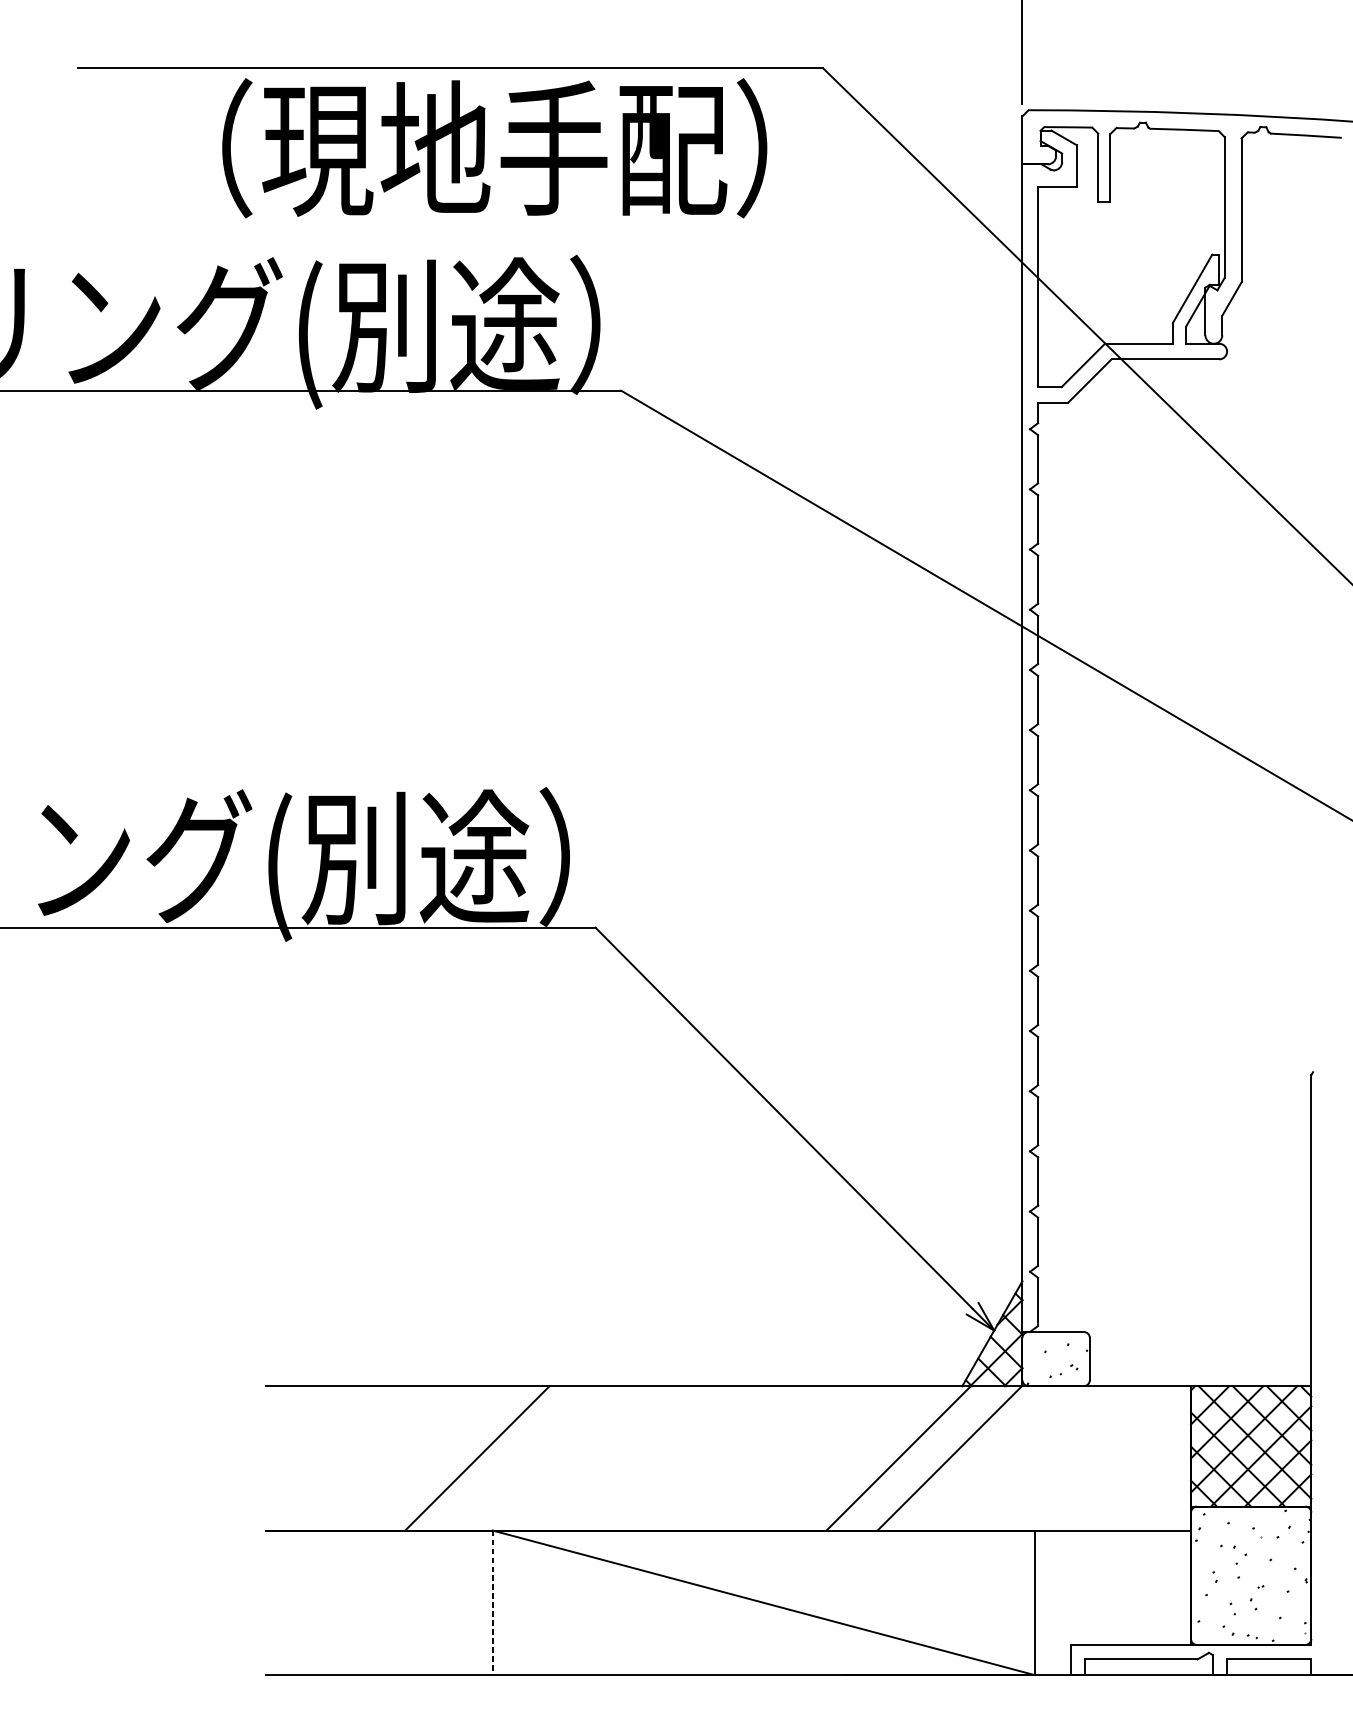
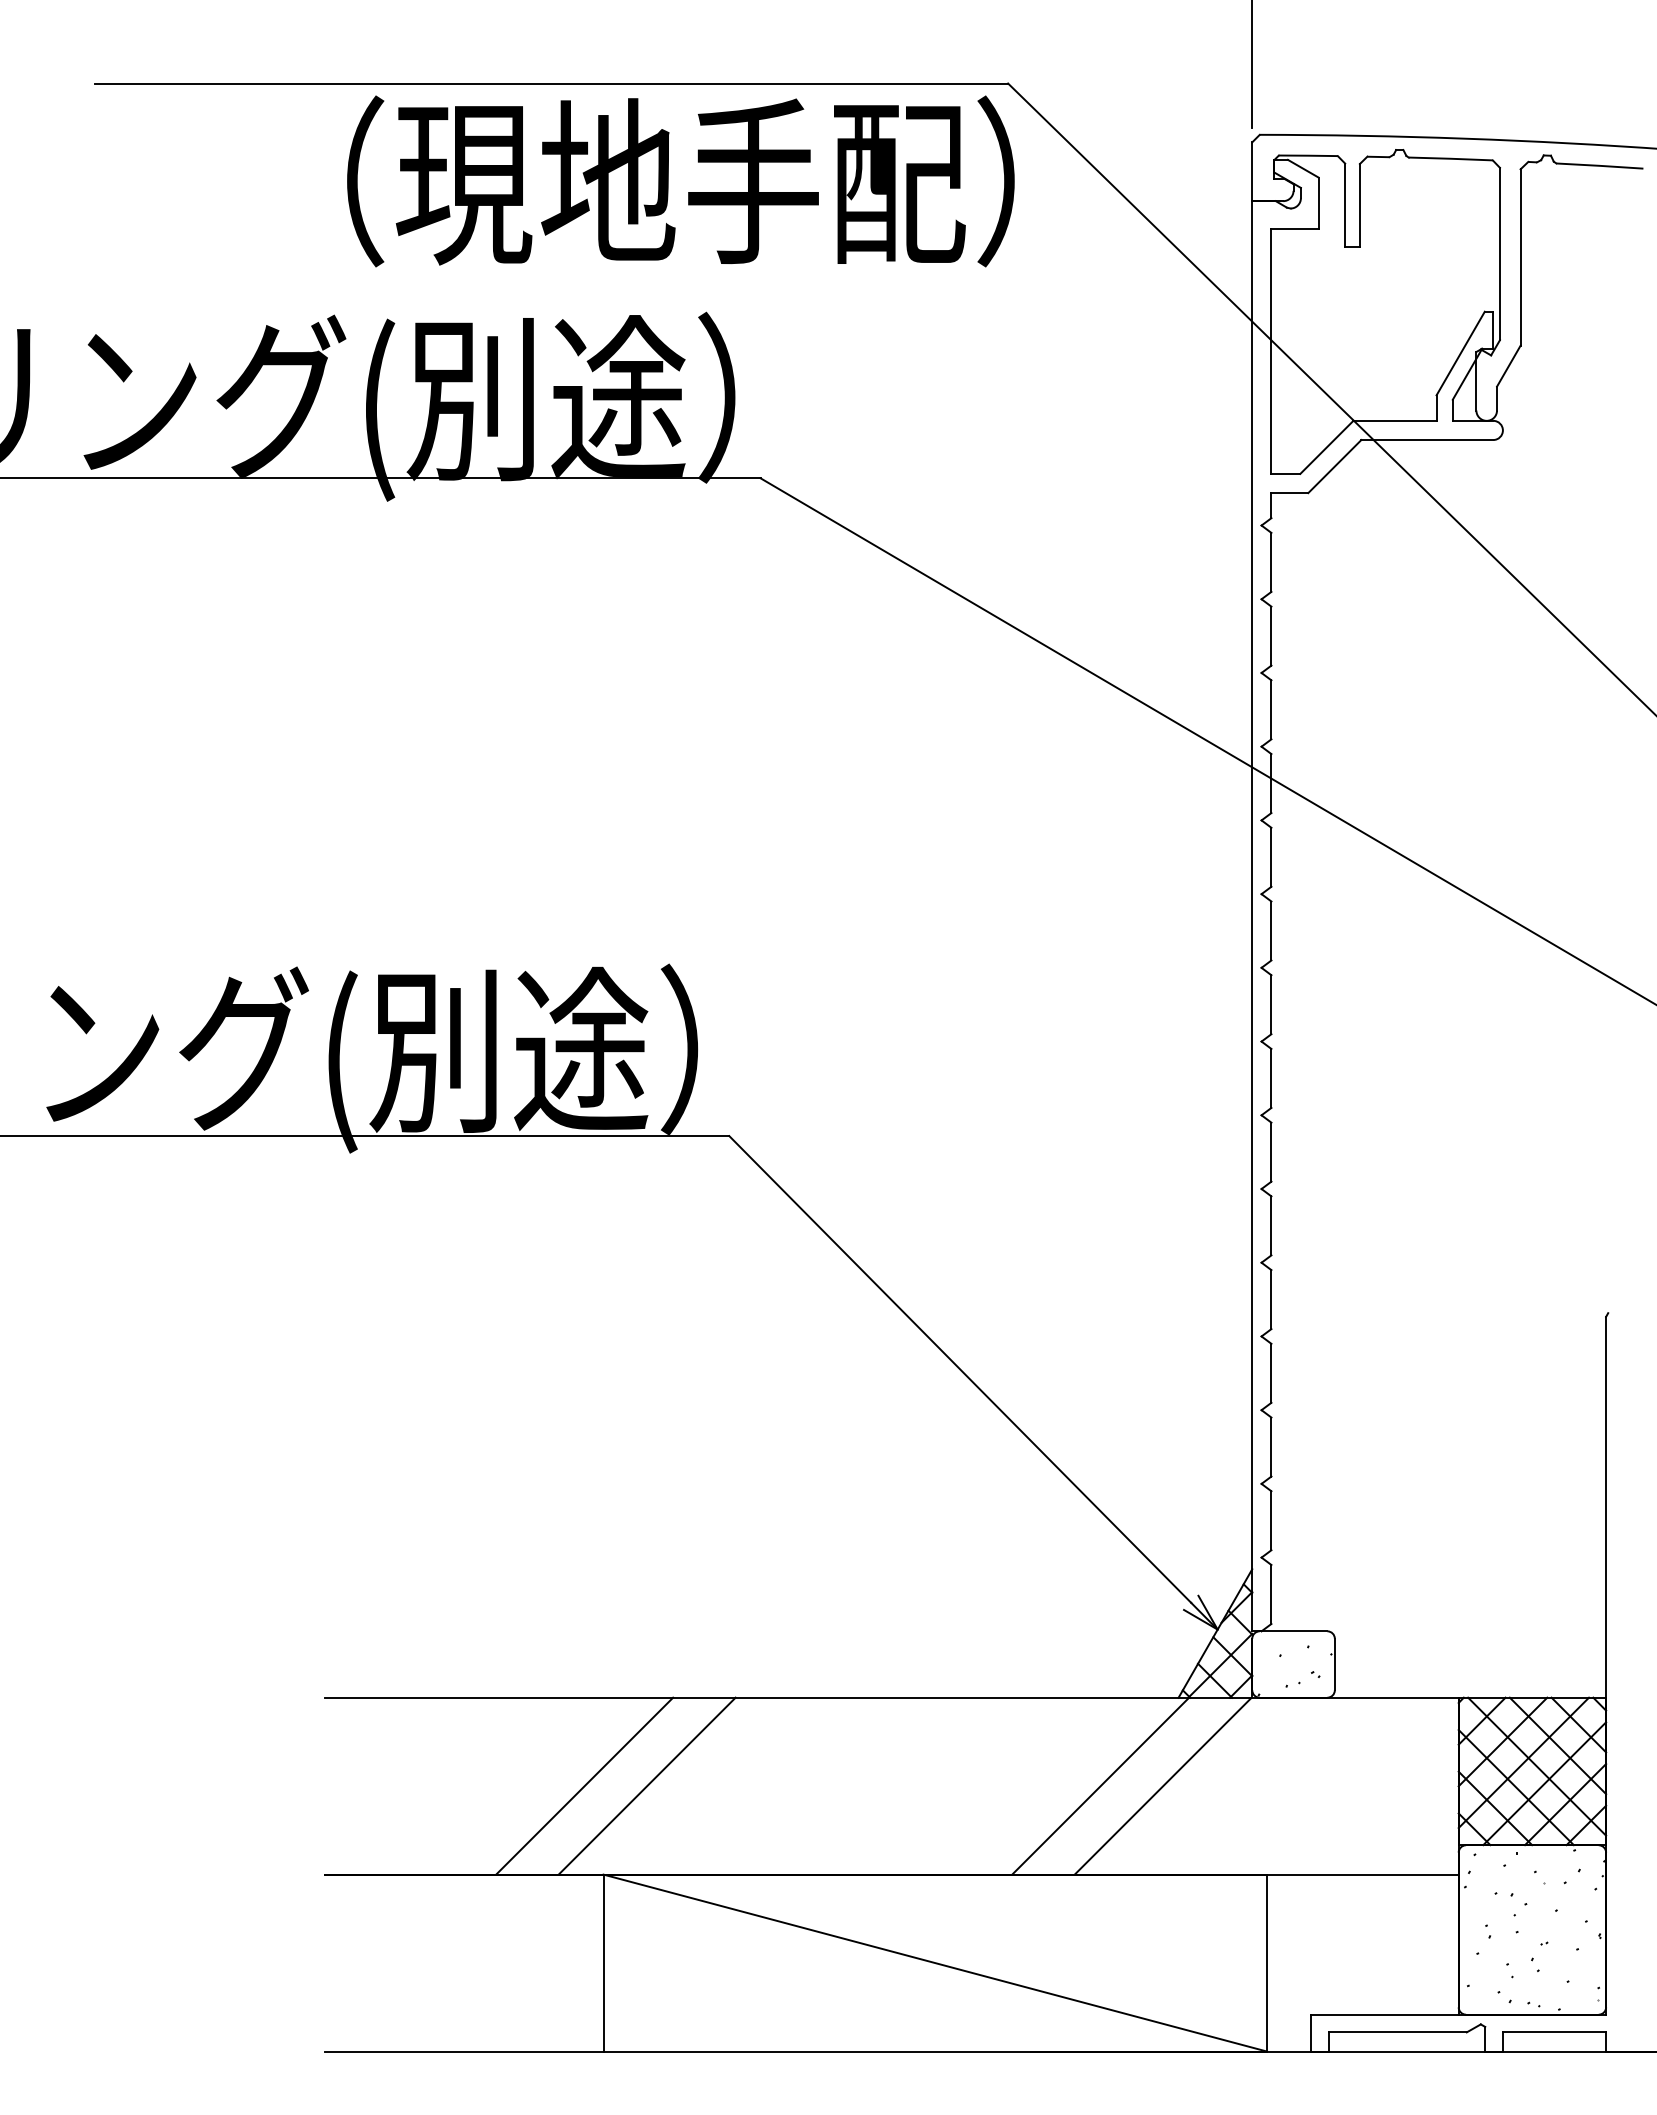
text: (494, 148) -> (680, 181), moved
line: (527, 1457) -> (646, 1785), added
line: (492, 1603) -> (603, 1963), dashed -> solid

